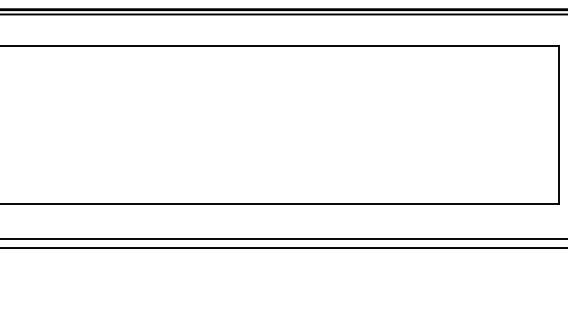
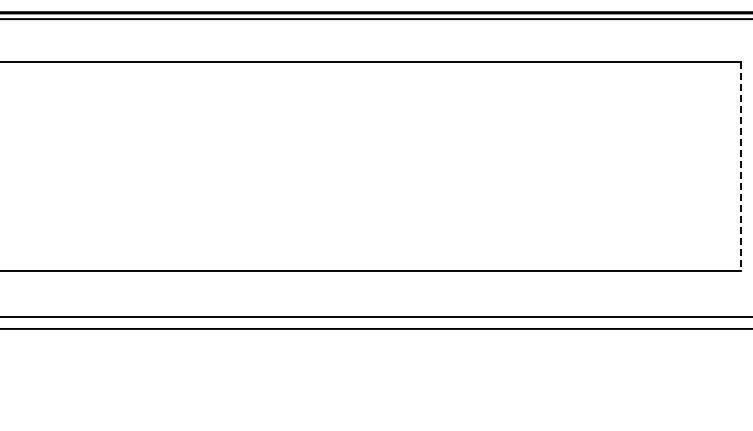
line: (558, 125) -> (740, 166), solid -> dashed

